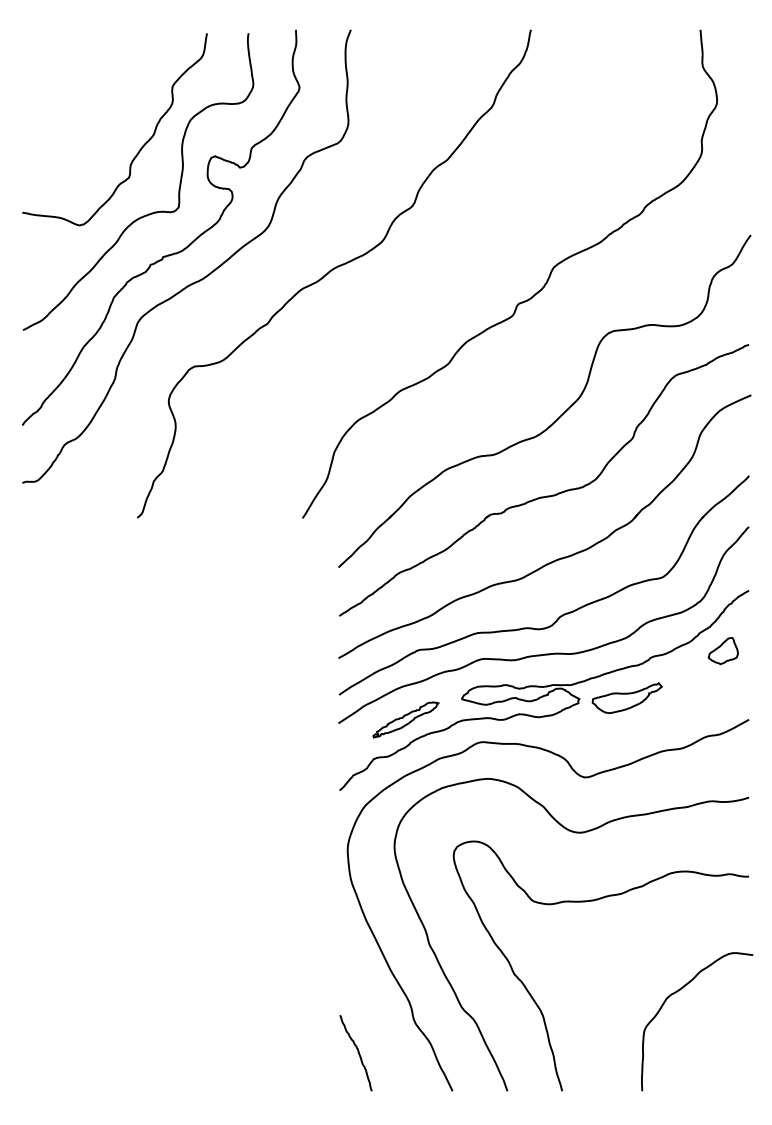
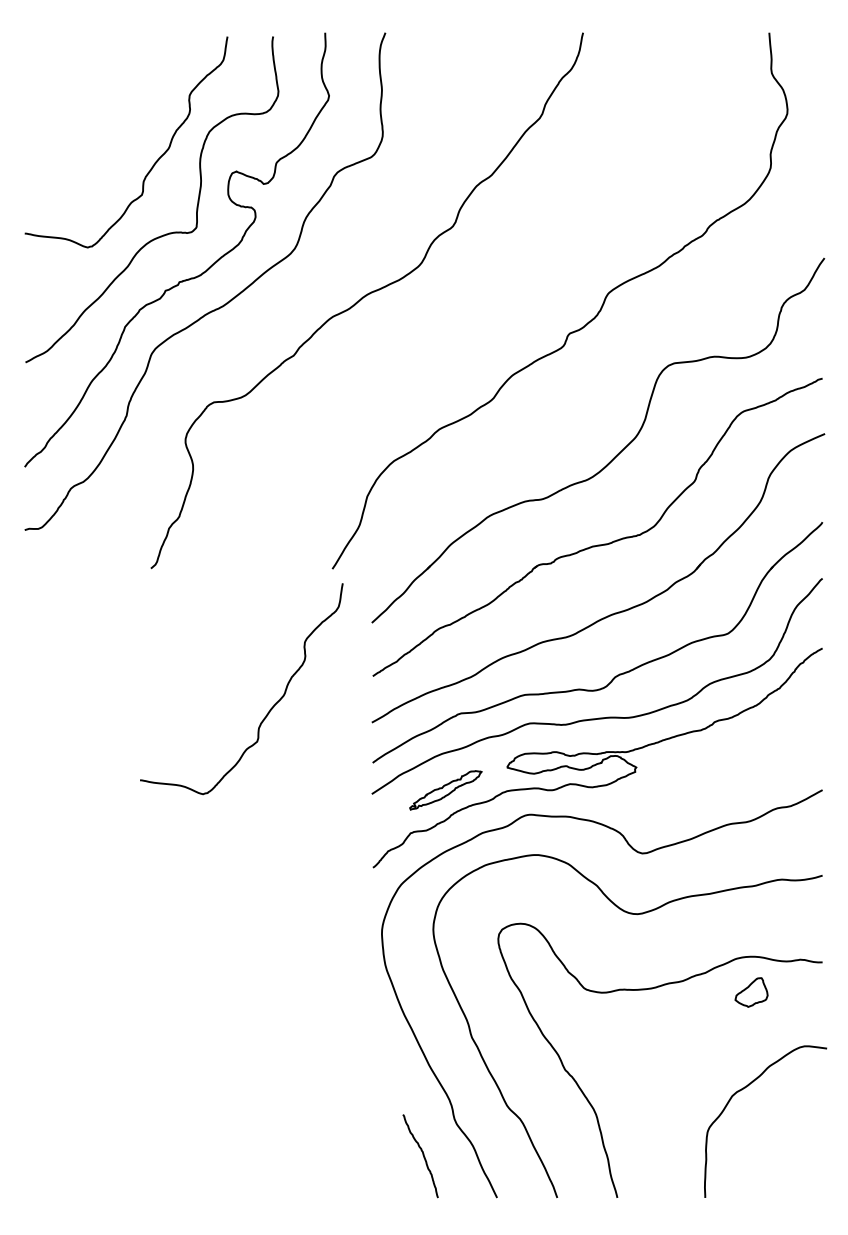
curve: (244, 647) -> (268, 710), added
part: (722, 651) -> (750, 992), moved
part: (626, 698) -> (688, 766), removed
curve: (357, 1052) -> (422, 1155), moved

